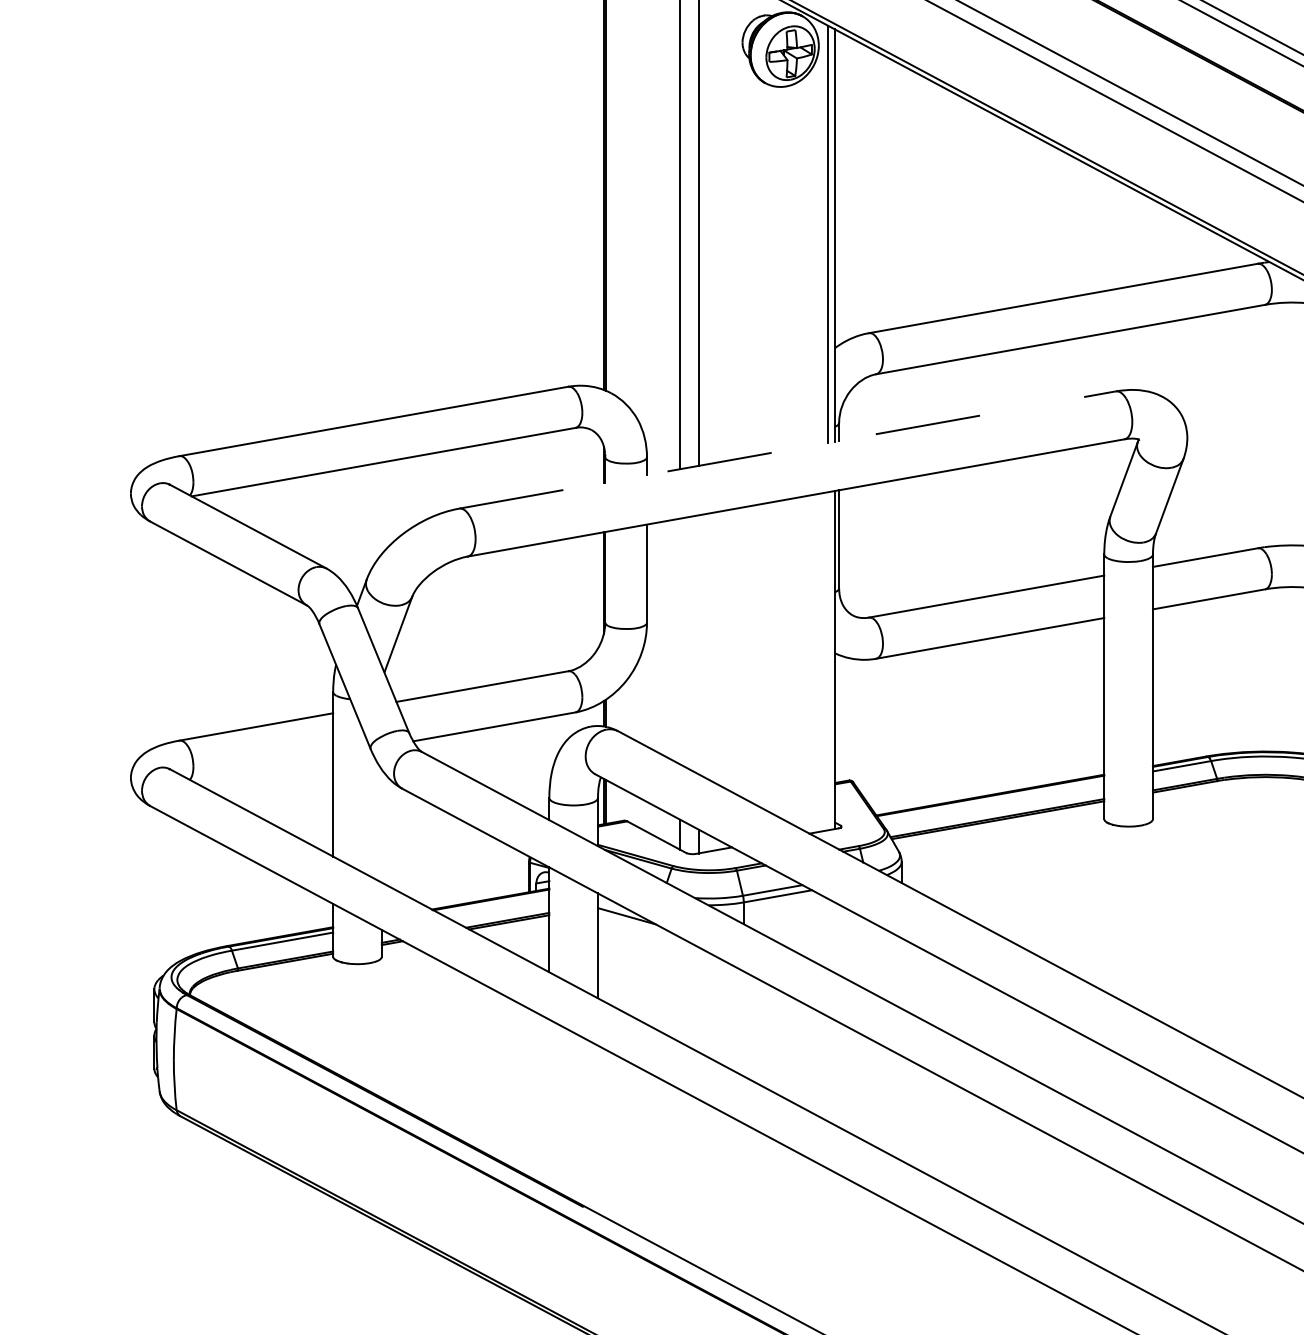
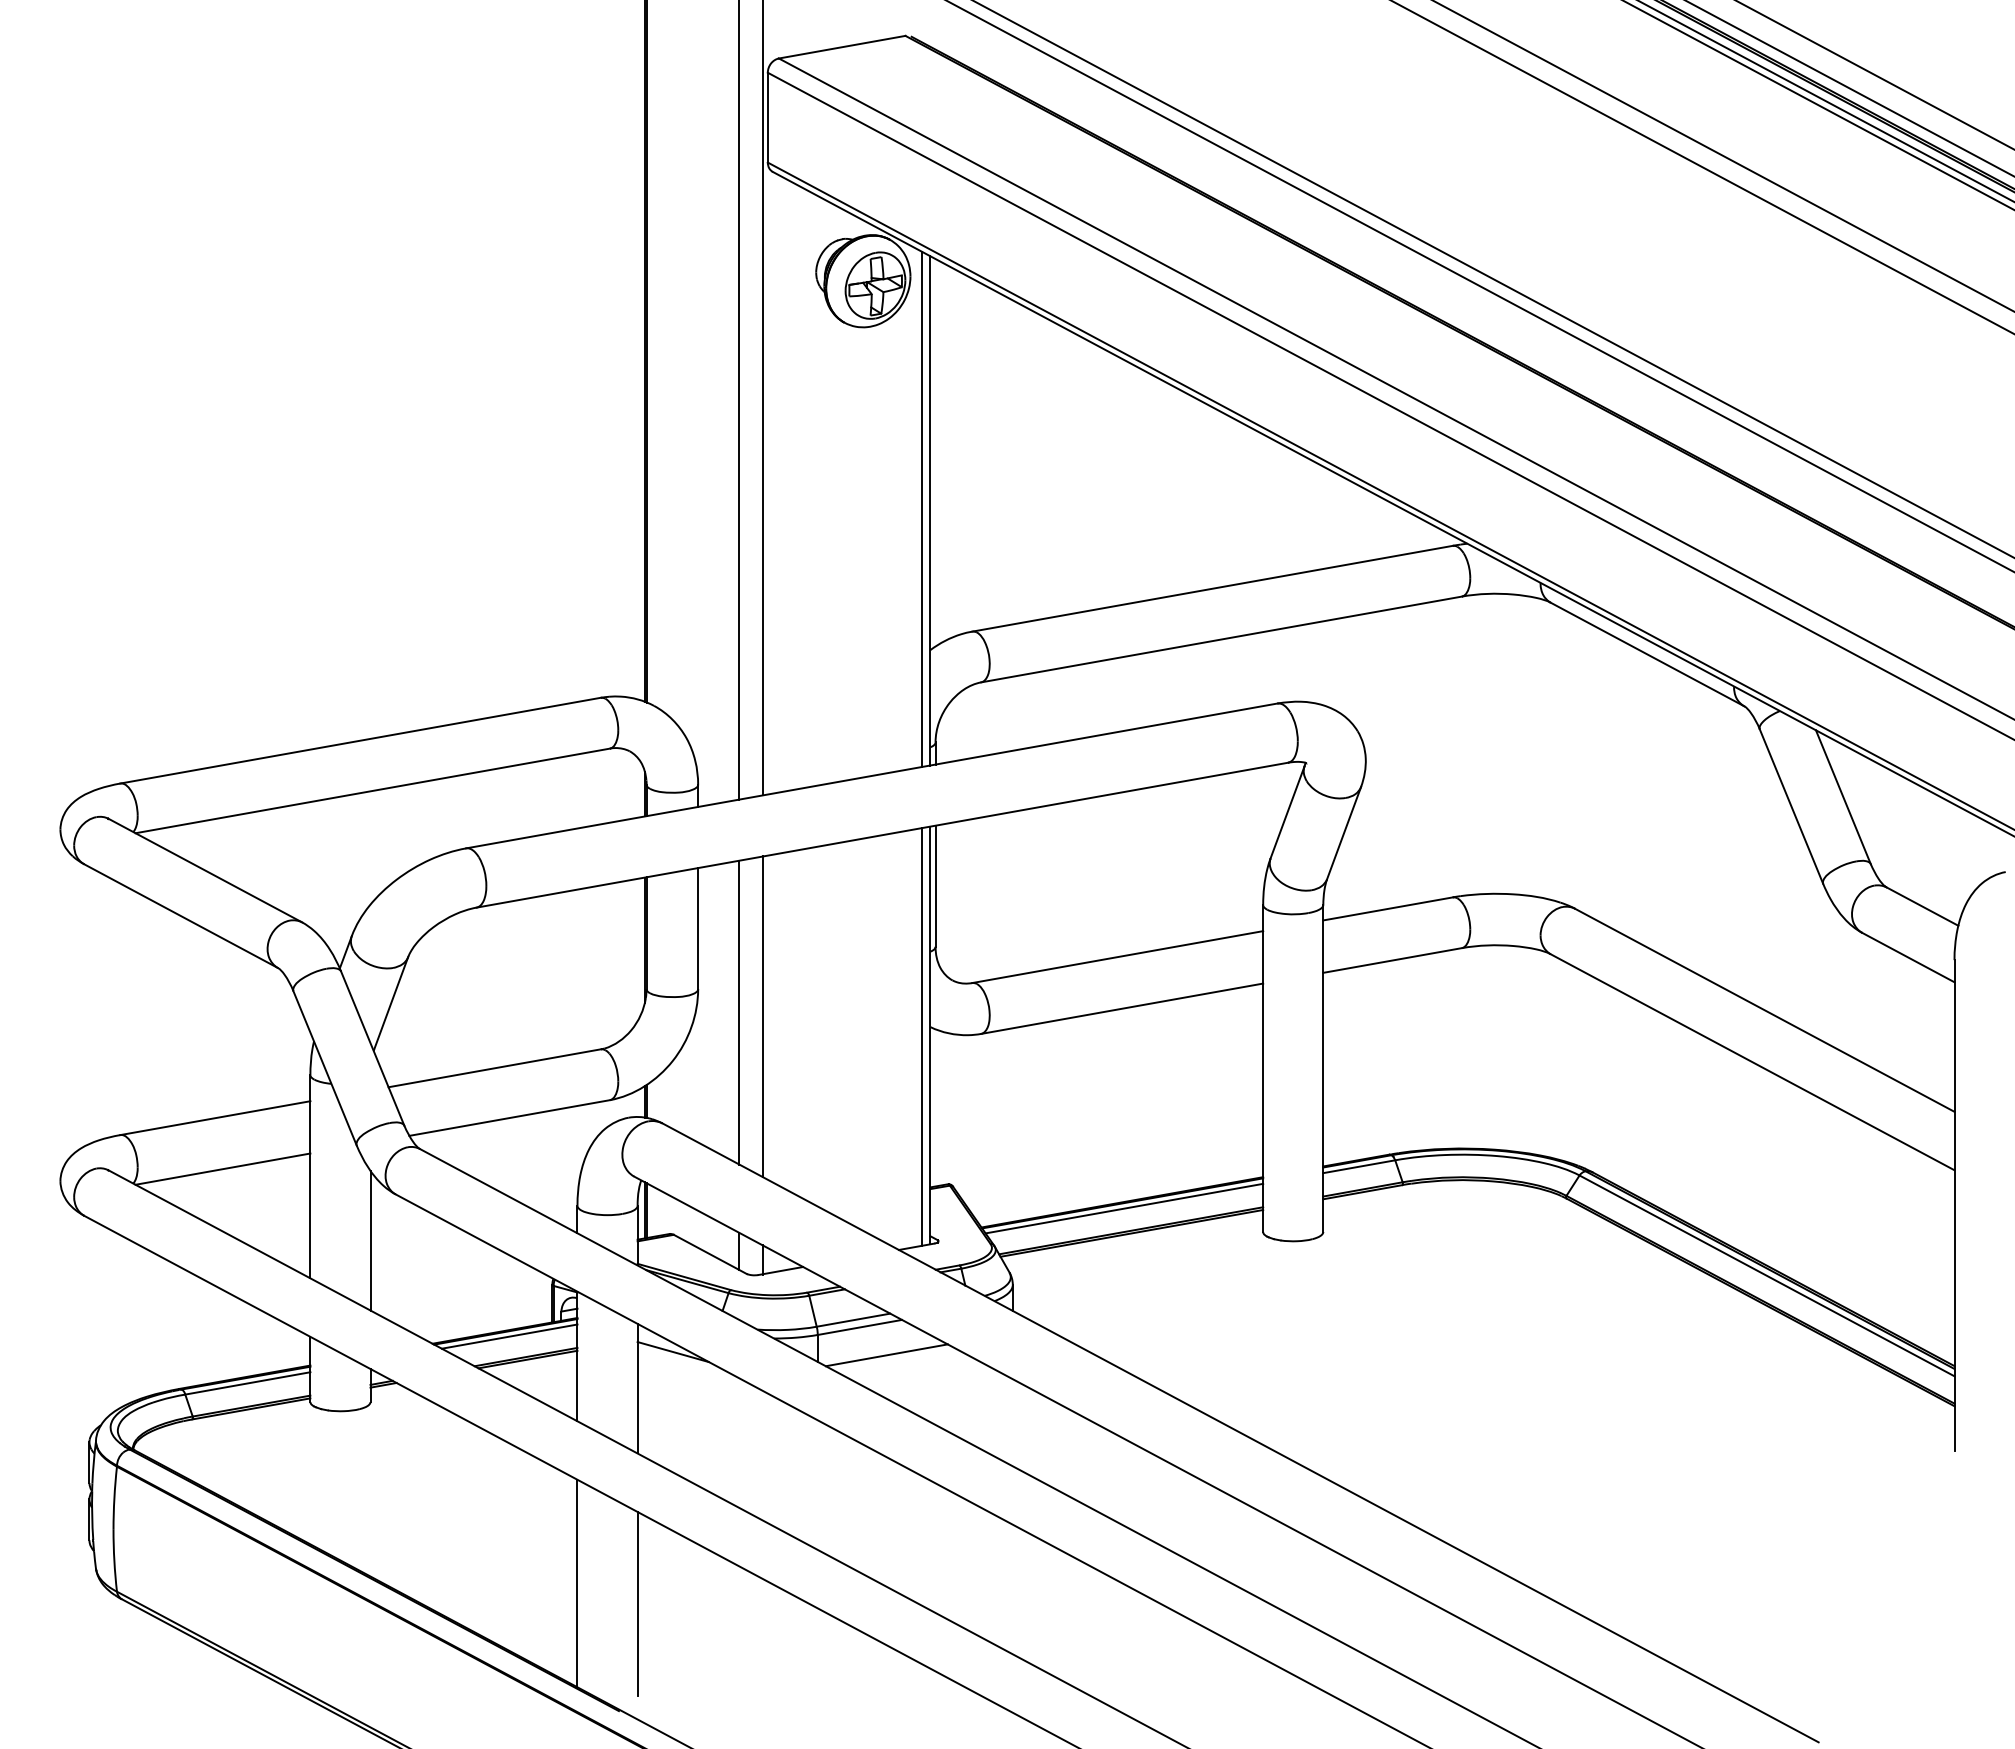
line: (788, 449) -> (872, 775), dashed -> solid
line: (680, 641) -> (739, 1012), added
line: (699, 644) -> (762, 1016), added
line: (827, 660) -> (921, 1036), added
line: (262, 767) -> (222, 1168), added
line: (992, 800) -> (1124, 1208), added
line: (381, 825) -> (370, 1240), added
line: (494, 903) -> (509, 1336), added
line: (799, 919) -> (886, 1355), added
line: (549, 1103) -> (577, 1583), added
line: (597, 1119) -> (637, 1603), added

